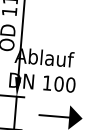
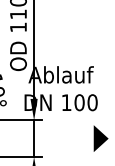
line: (53, 116) -> (76, 138), removed

